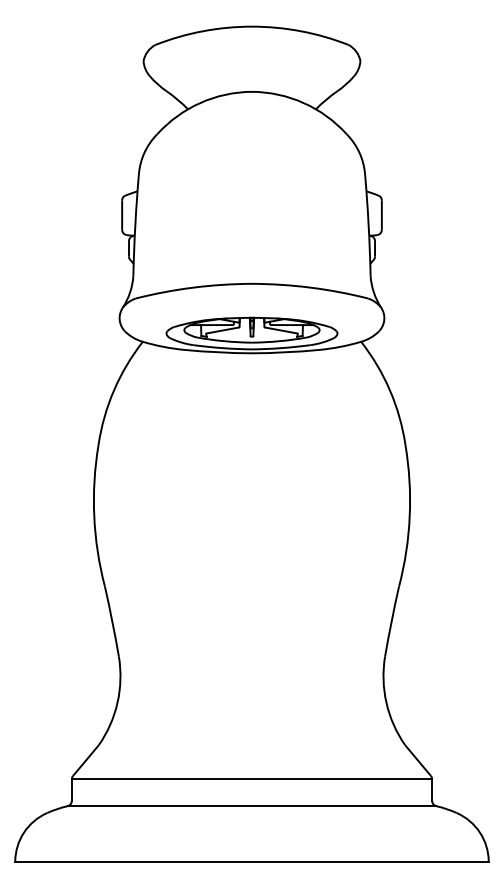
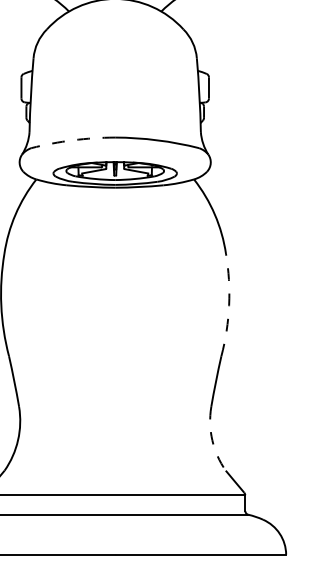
arc: (193, 287) -> (72, 140), solid -> dashed
arc: (409, 516) -> (228, 305), solid -> dashed
arc: (386, 702) -> (212, 439), solid -> dashed

